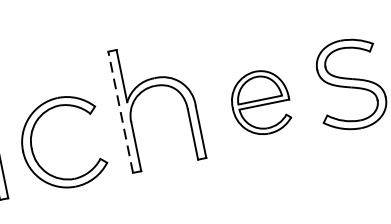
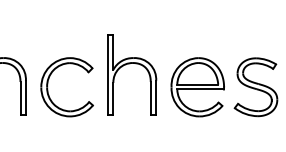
part: (260, 103) -> (197, 87), size x1.43
line: (120, 112) -> (107, 75), dashed -> solid

